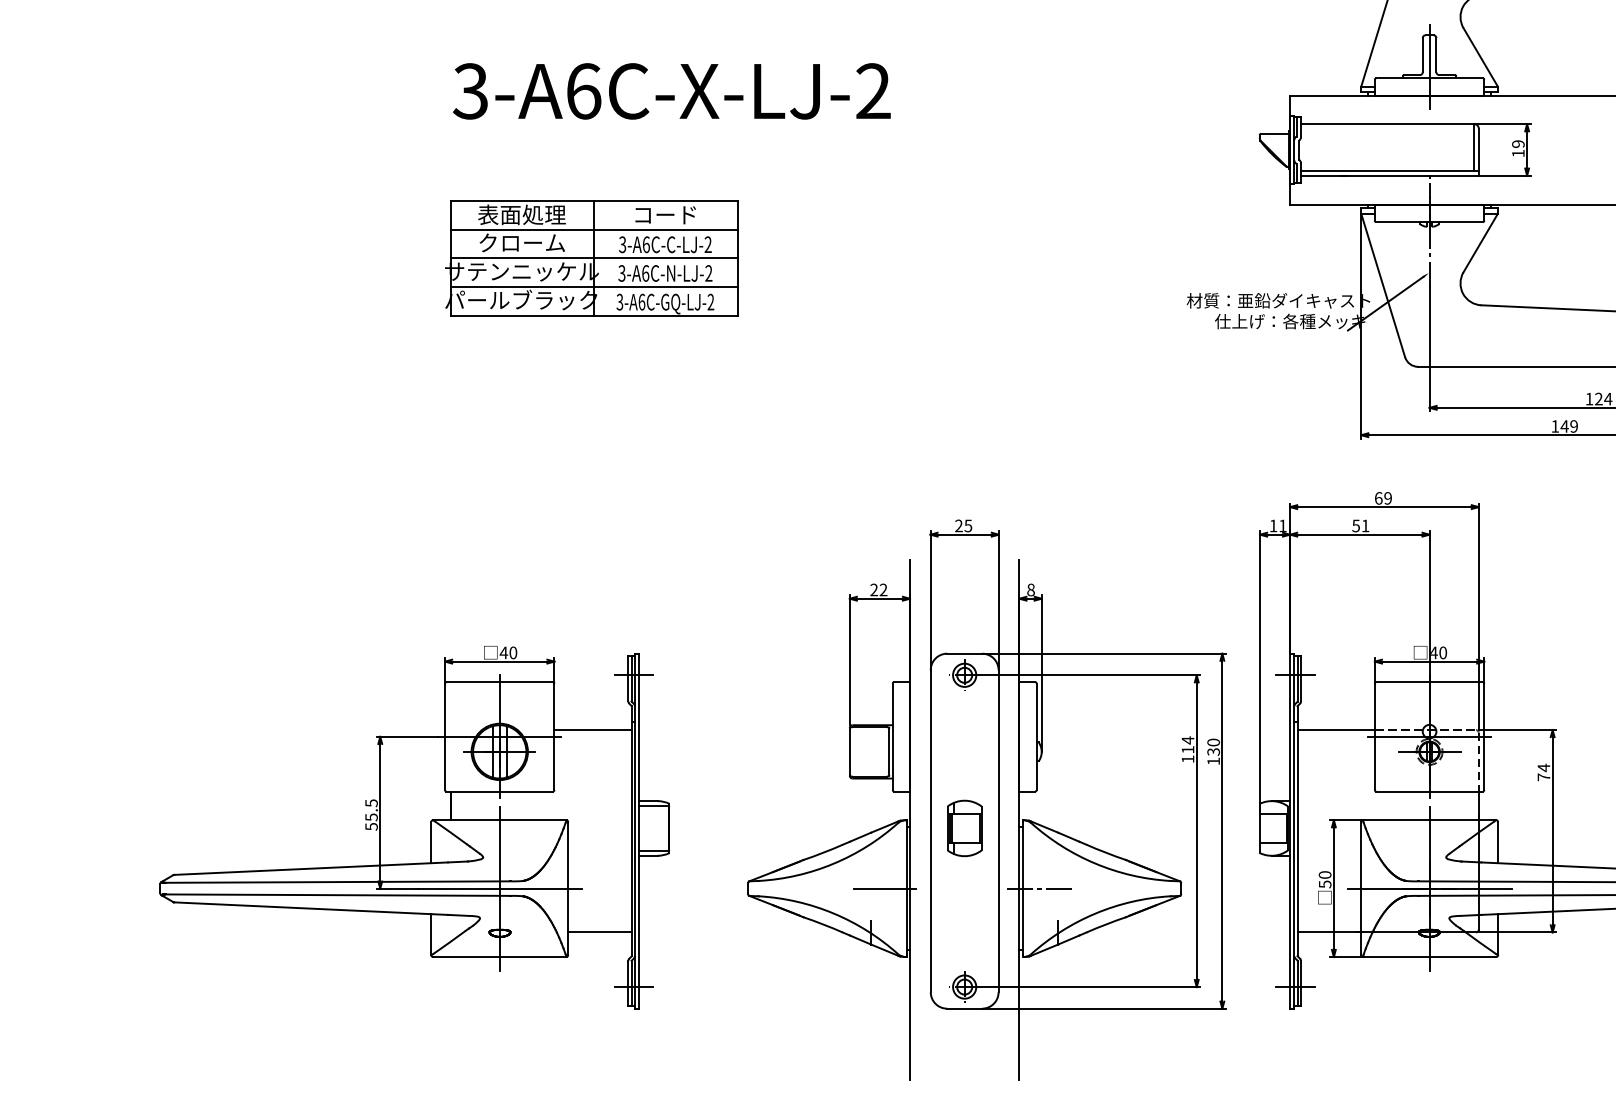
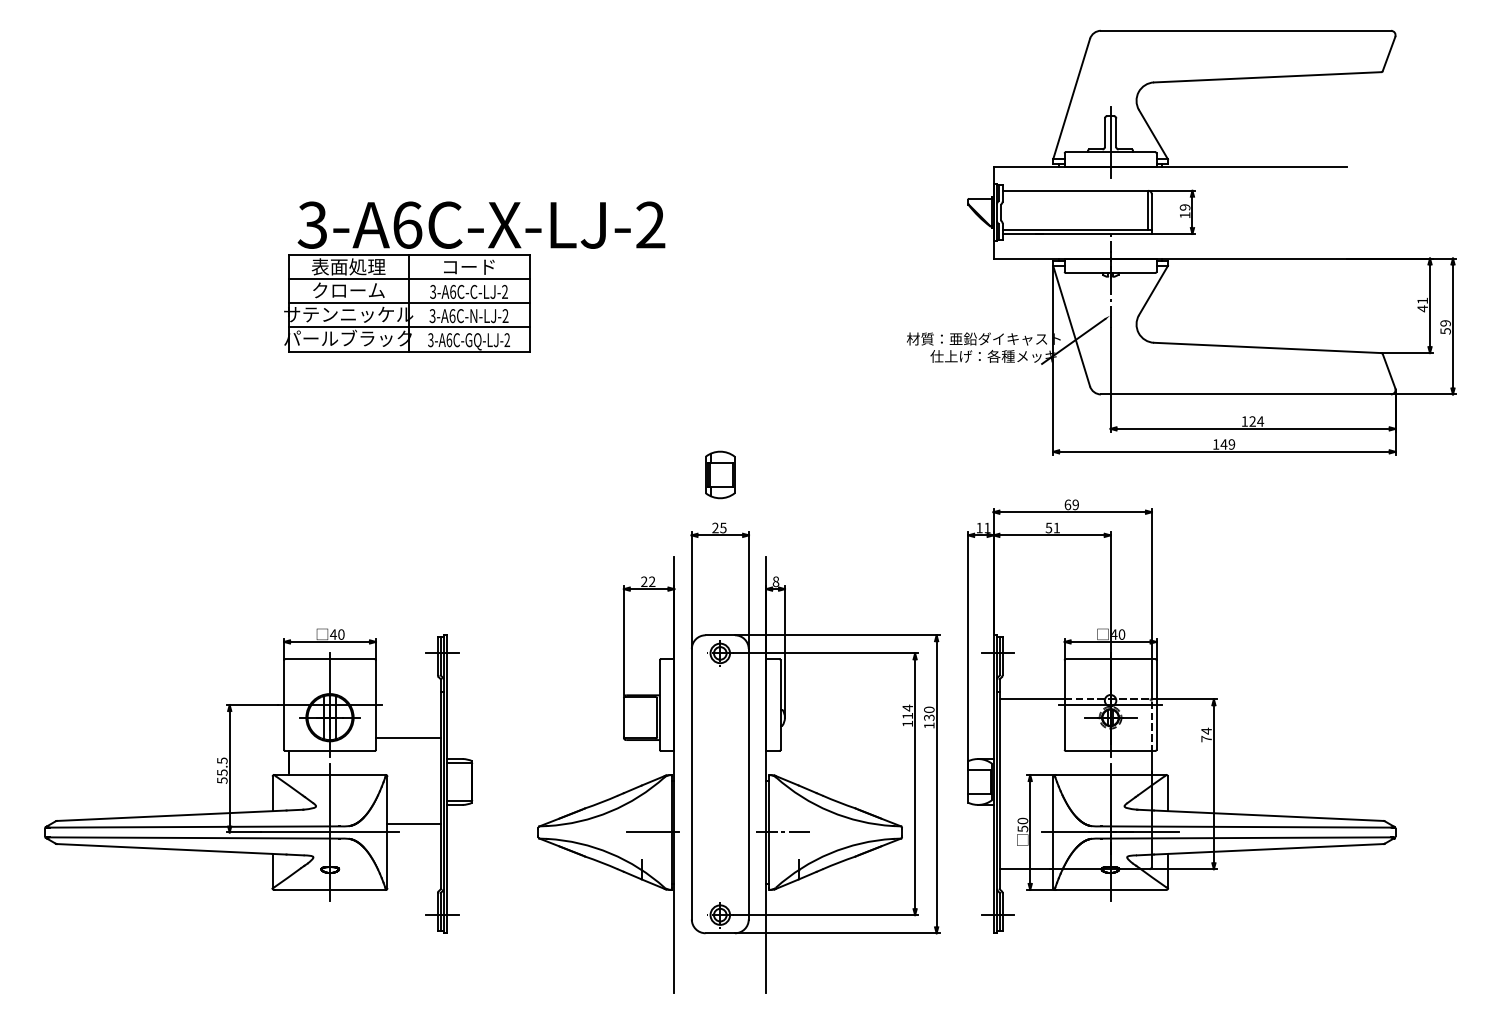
text: (671, 90) -> (481, 224), moved
line: (592, 730) -> (407, 738), moved
part: (964, 827) -> (720, 474), moved
line: (599, 932) -> (413, 824), moved

